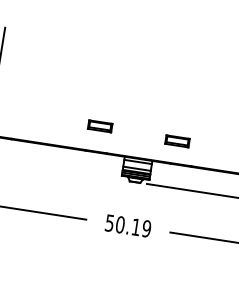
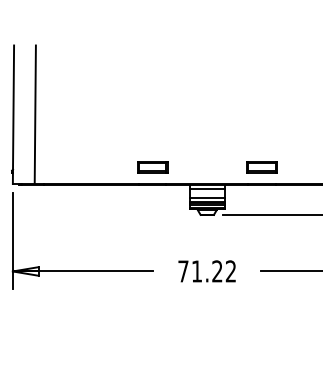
line: (12, 83) -> (34, 114), added
part: (100, 126) -> (152, 167), moved
part: (177, 141) -> (261, 167), moved
text: (128, 226) -> (207, 271), 50.19 -> 71.22

